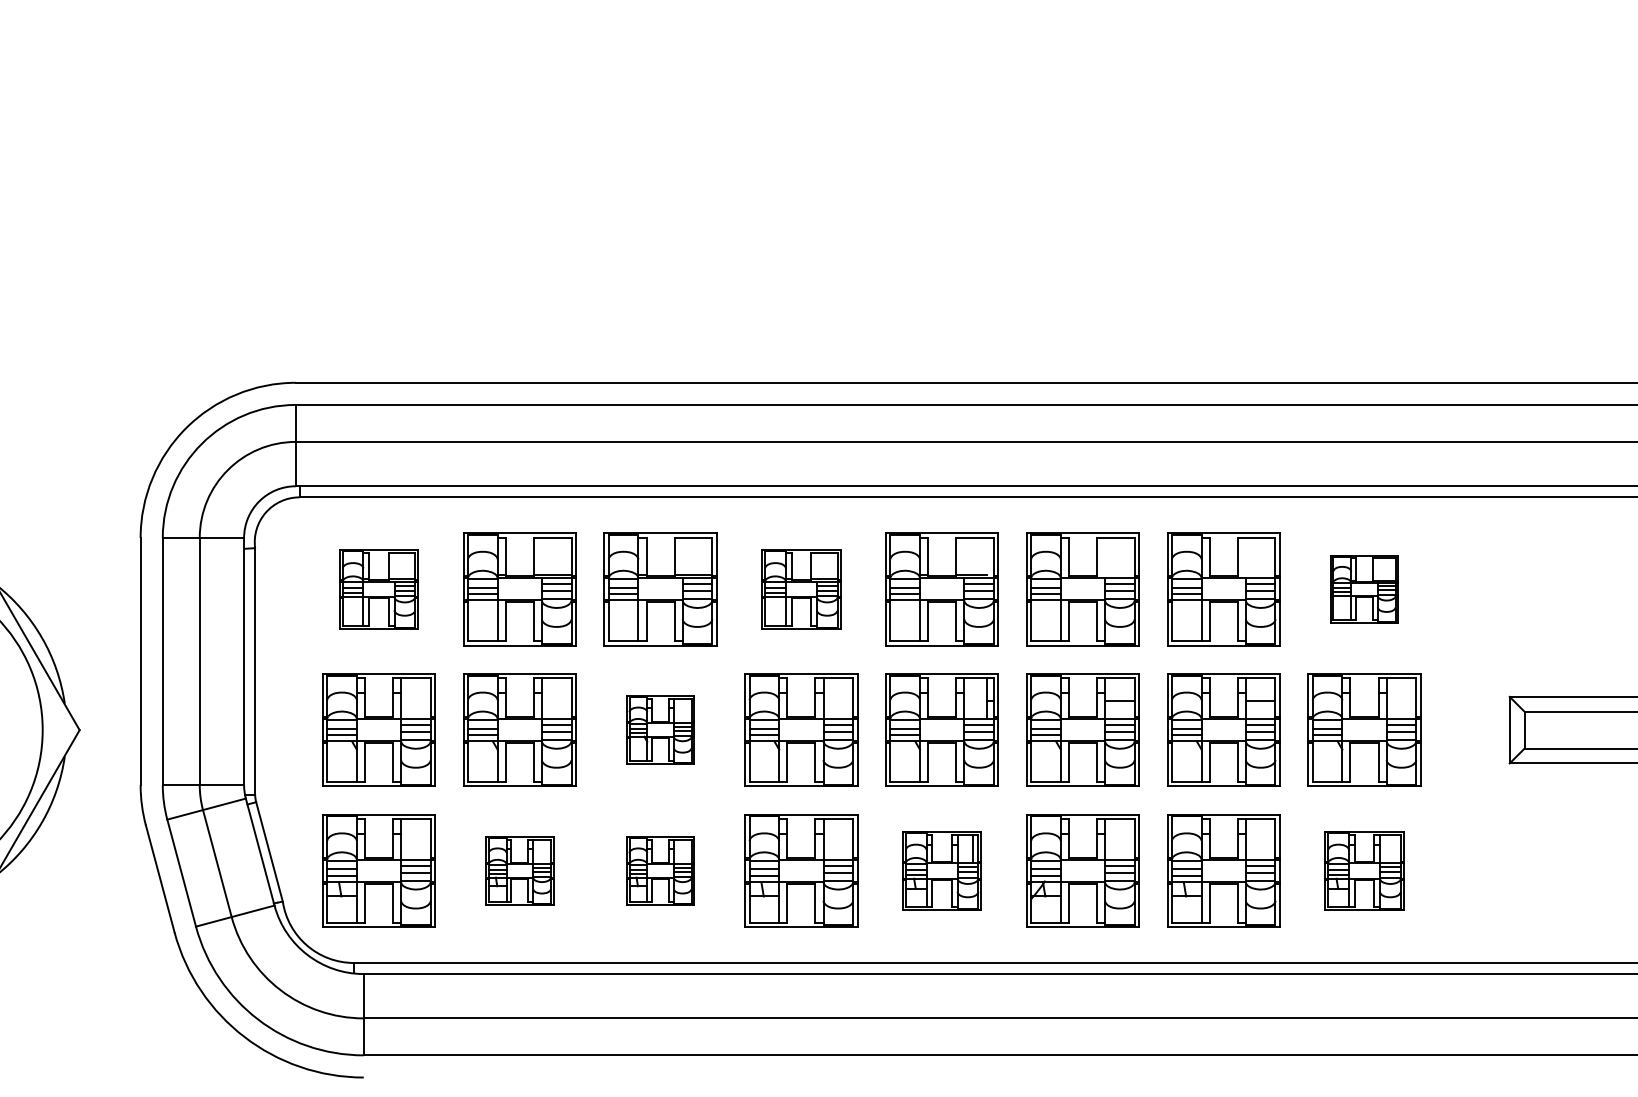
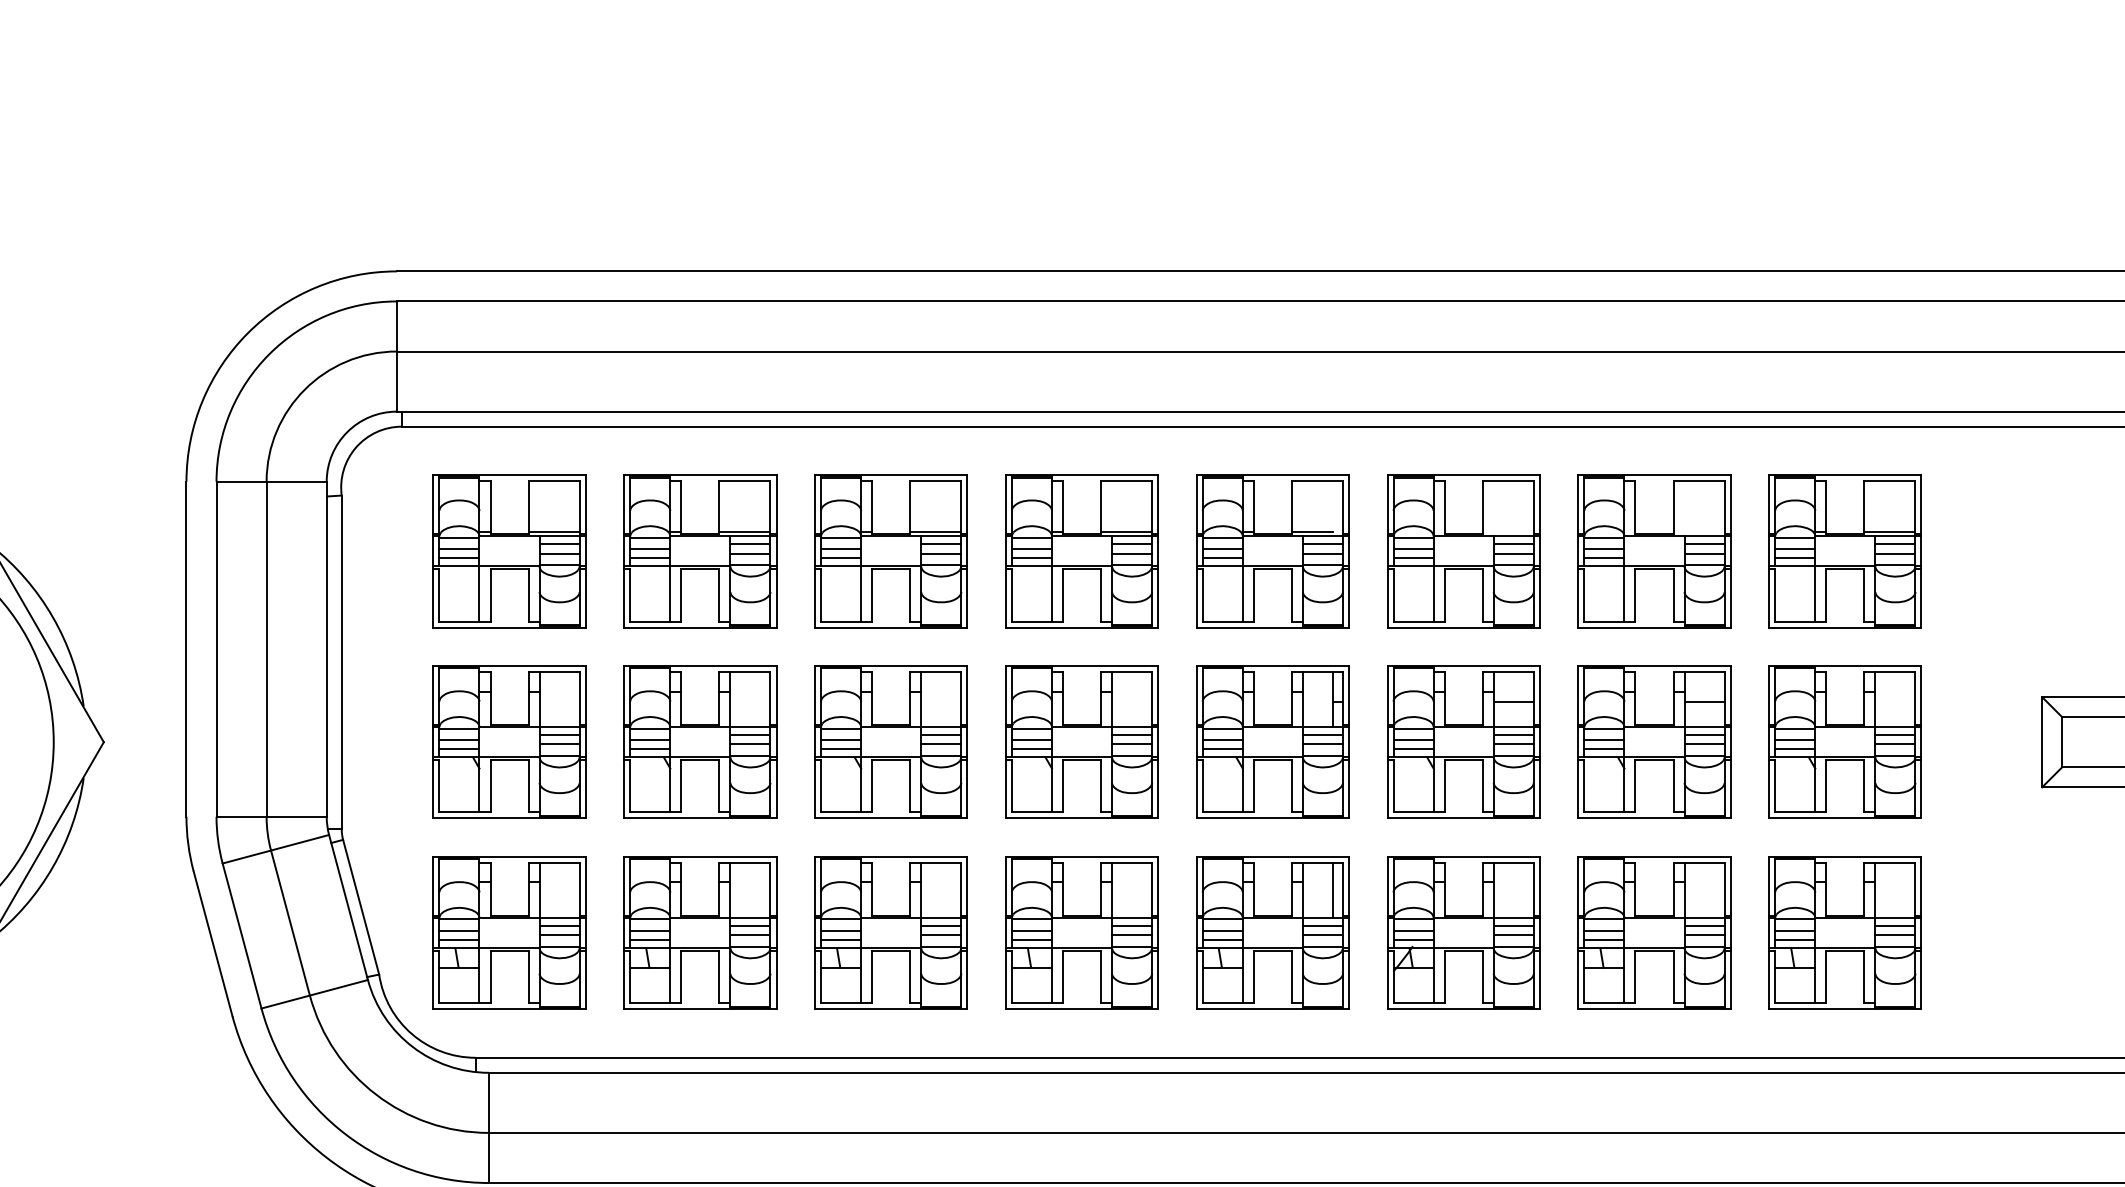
part: (378, 589) -> (508, 551), size x1.43
part: (801, 589) -> (1082, 551), size x1.43
part: (1364, 589) -> (1845, 551), size x1.67
part: (660, 729) -> (891, 741), size x1.67
part: (519, 870) -> (699, 932), size x1.67
part: (660, 870) -> (891, 932), size x1.67
part: (941, 870) -> (1271, 932), size x1.43
part: (1364, 870) -> (1845, 932), size x1.43

